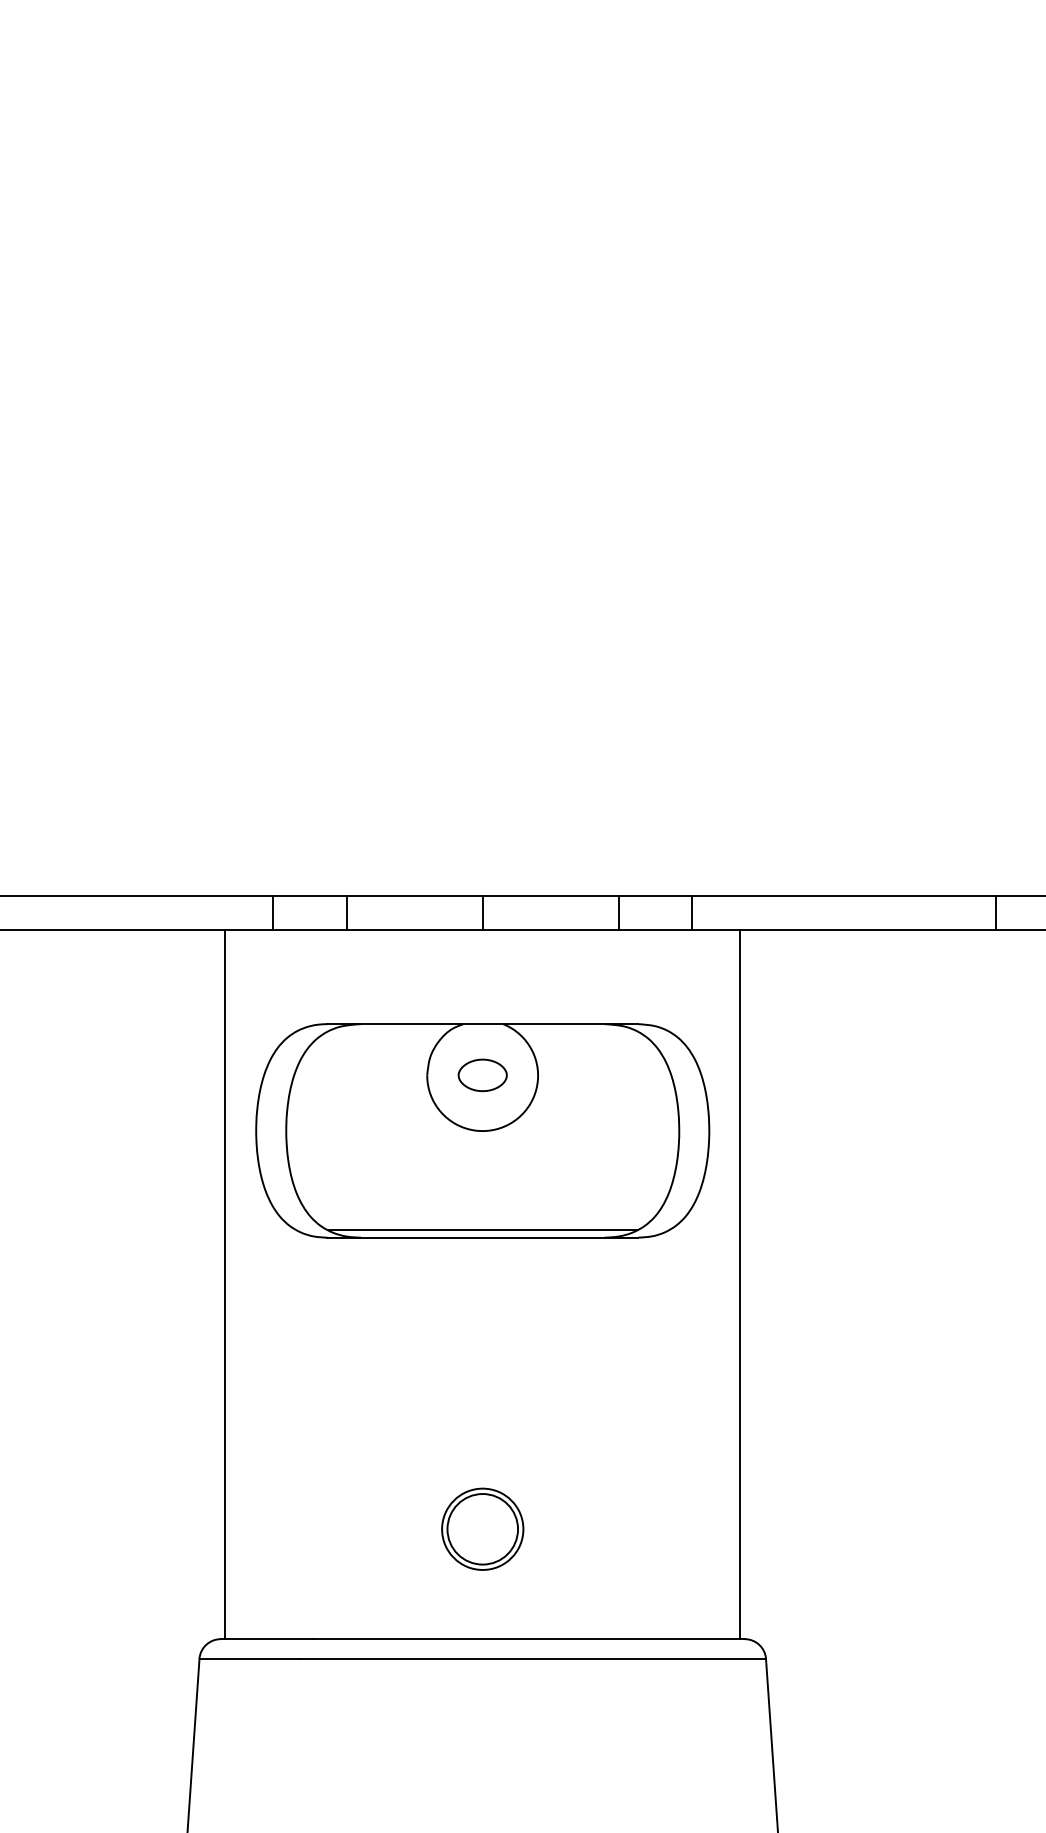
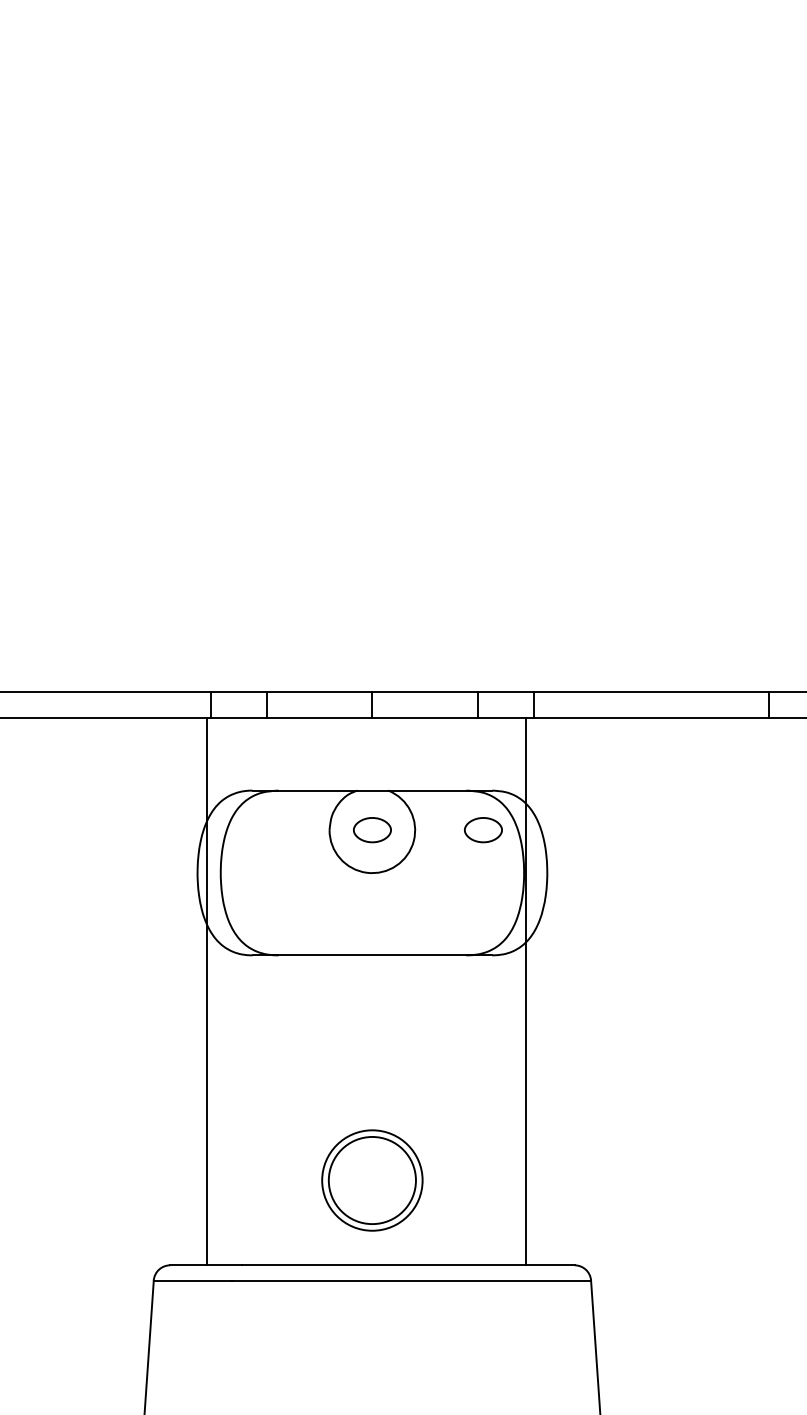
part: (626, 1075) -> (483, 830), added
line: (482, 1230) -> (372, 949), removed
line: (225, 1284) -> (206, 991), moved
line: (740, 1284) -> (526, 991), moved
part: (482, 1529) -> (372, 1180), size x1.6

